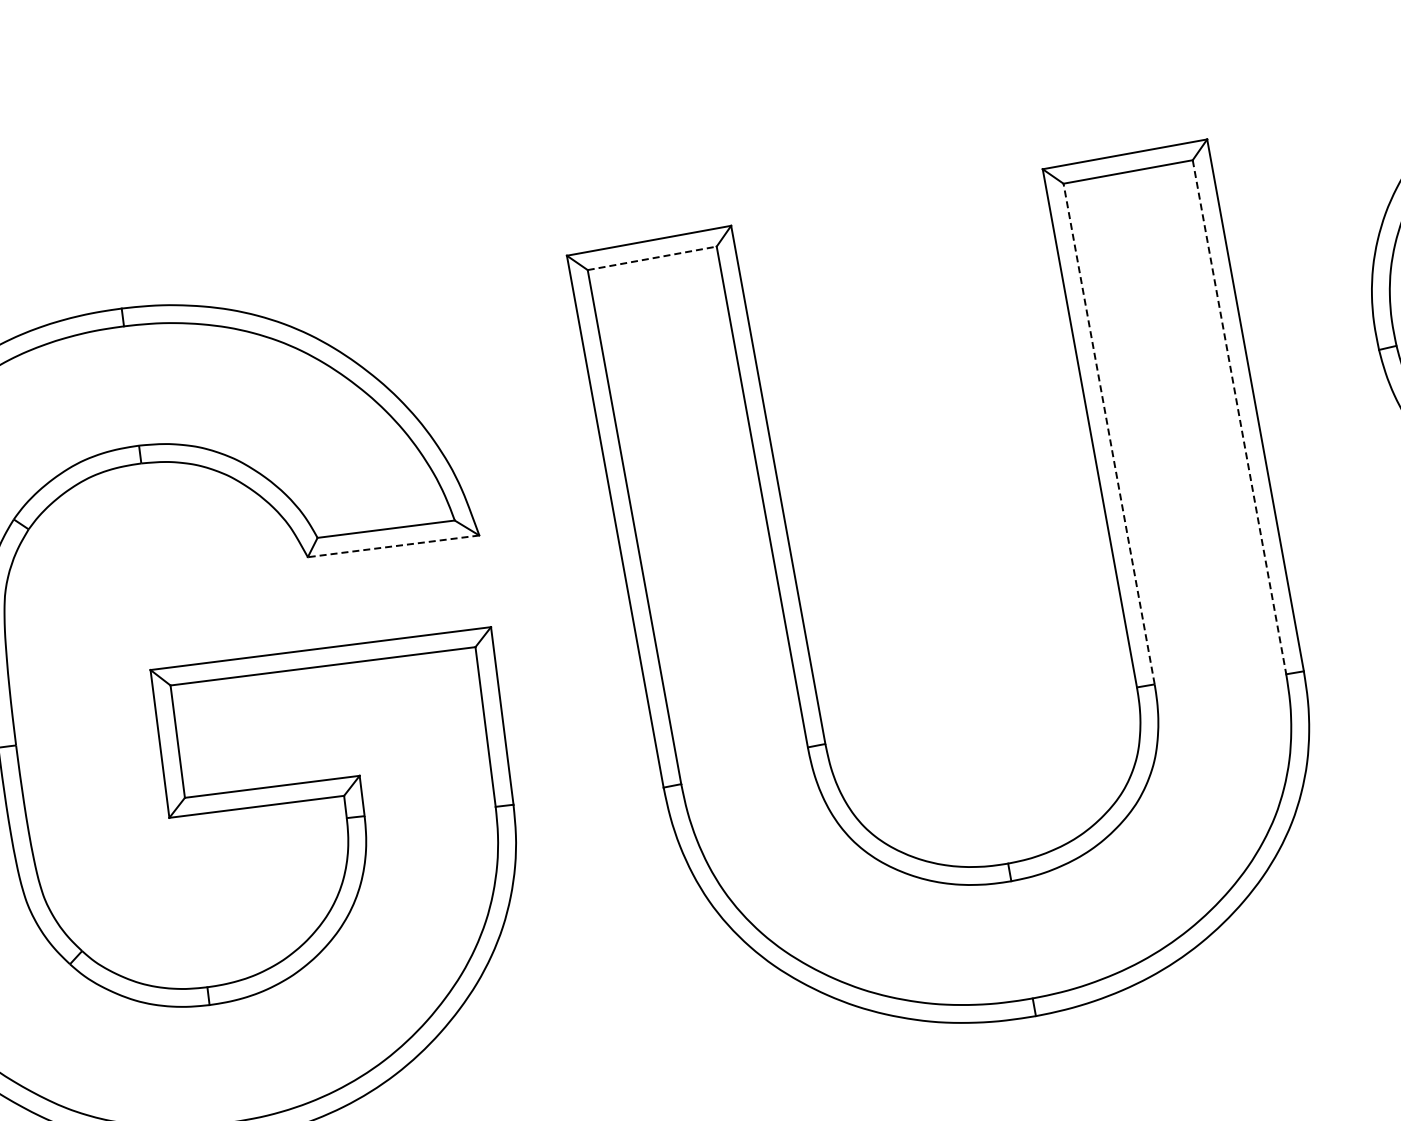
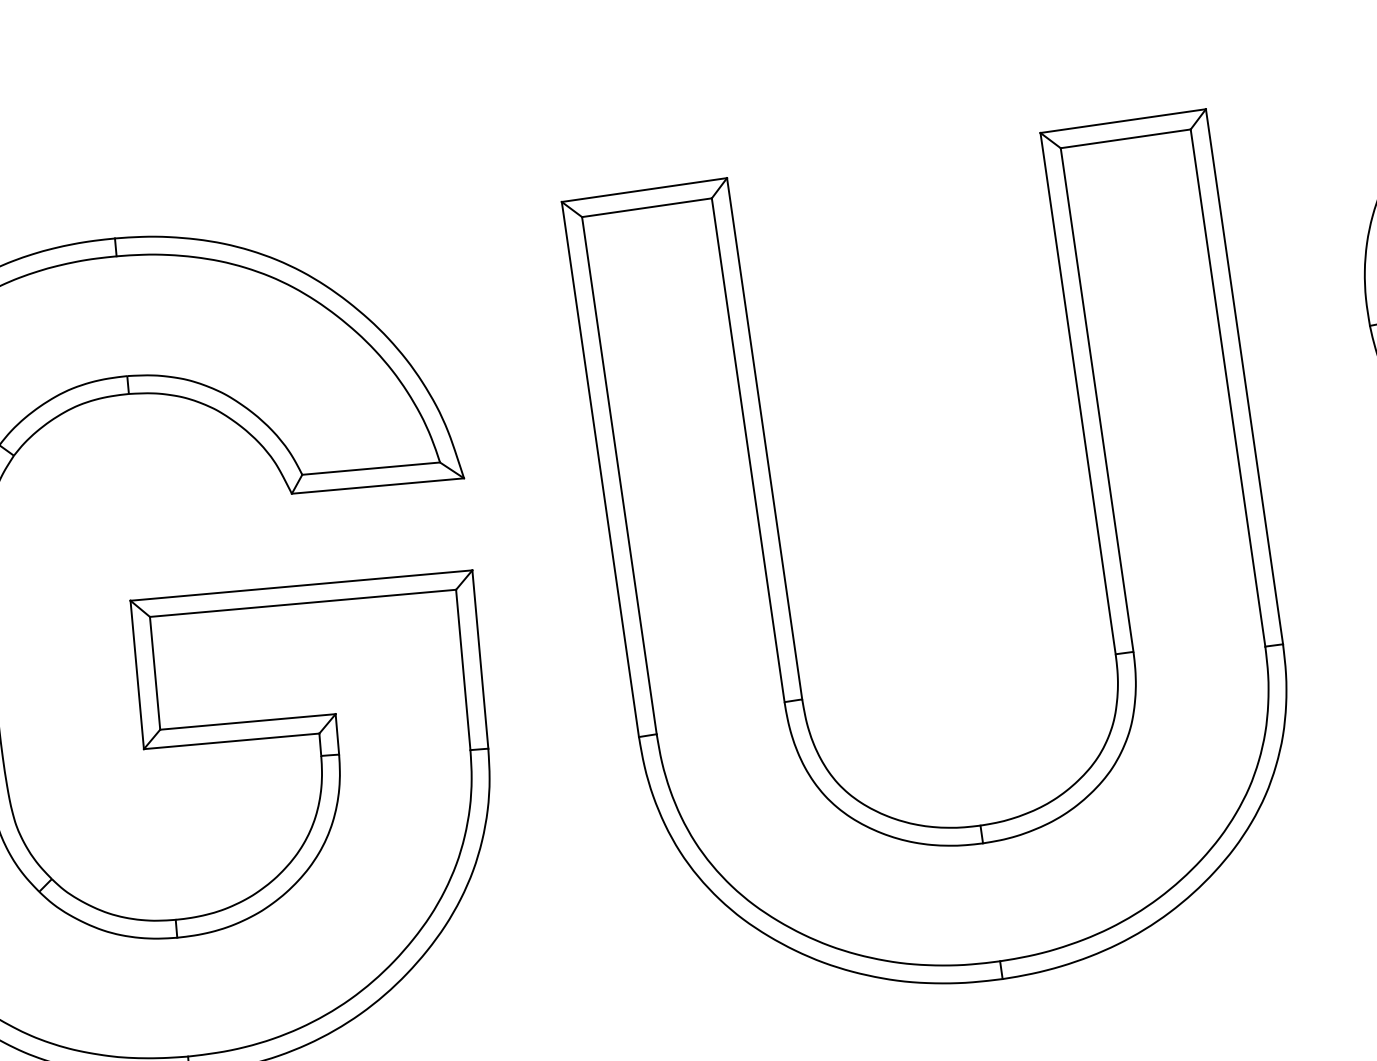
line: (652, 258) -> (647, 207), dashed -> solid
line: (1239, 417) -> (1228, 388), dashed -> solid
line: (1109, 433) -> (1097, 399), dashed -> solid
line: (393, 546) -> (377, 486), dashed -> solid

